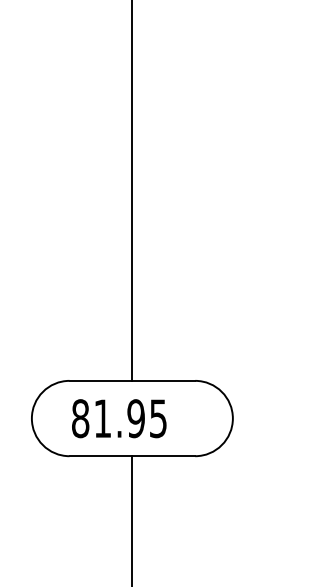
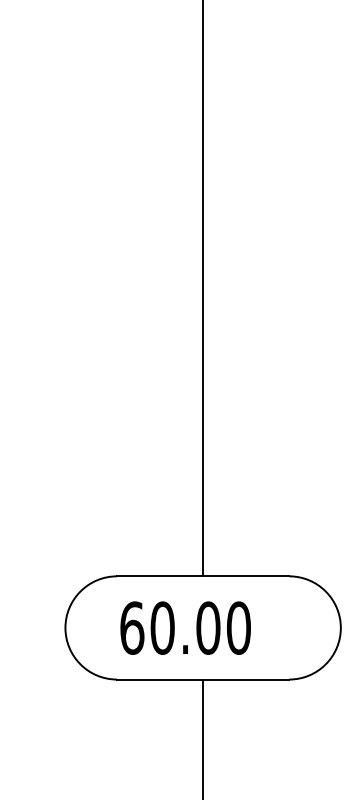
text: (119, 418) -> (185, 627), 81.95 -> 60.00

